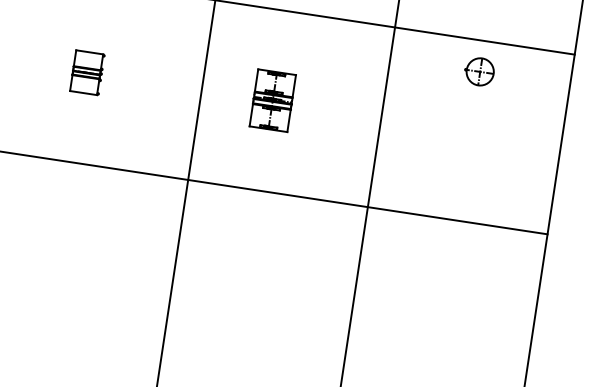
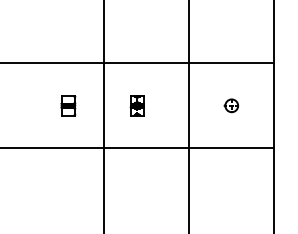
part: (477, 70) -> (230, 105), moved
part: (87, 72) -> (68, 105), moved
part: (270, 99) -> (136, 105), size x0.71

